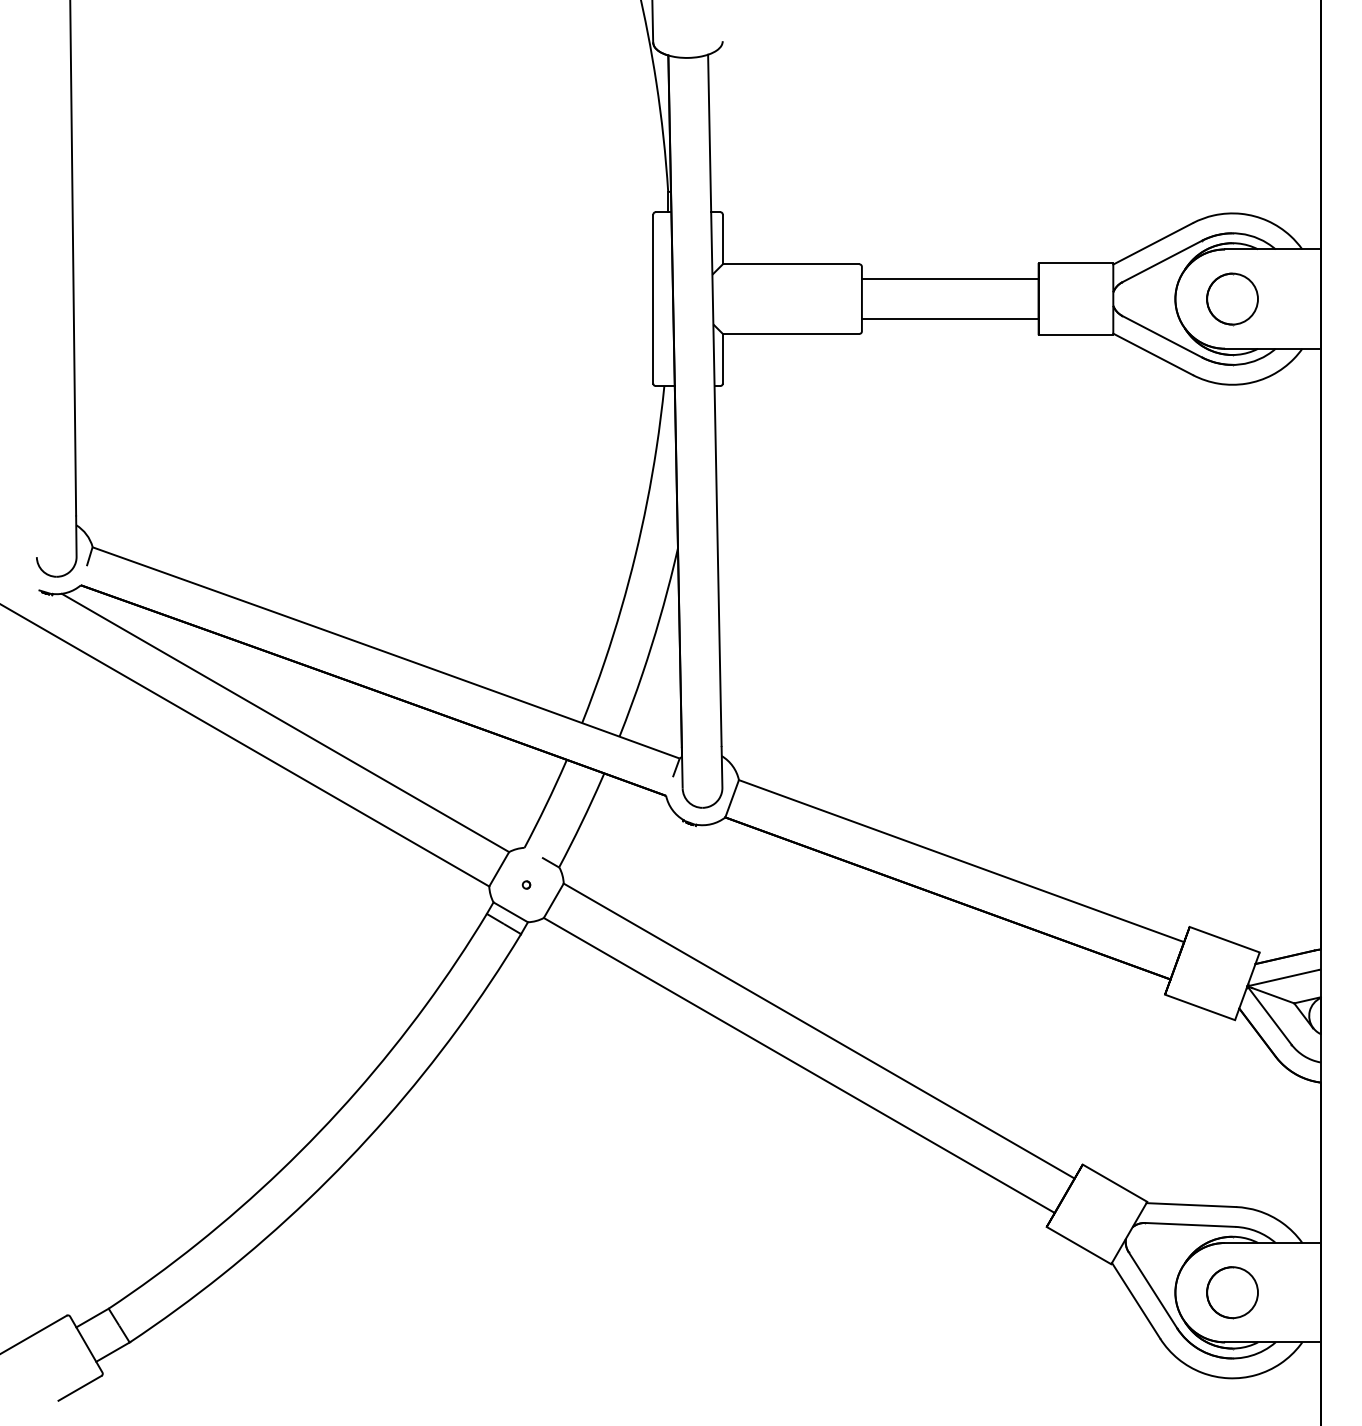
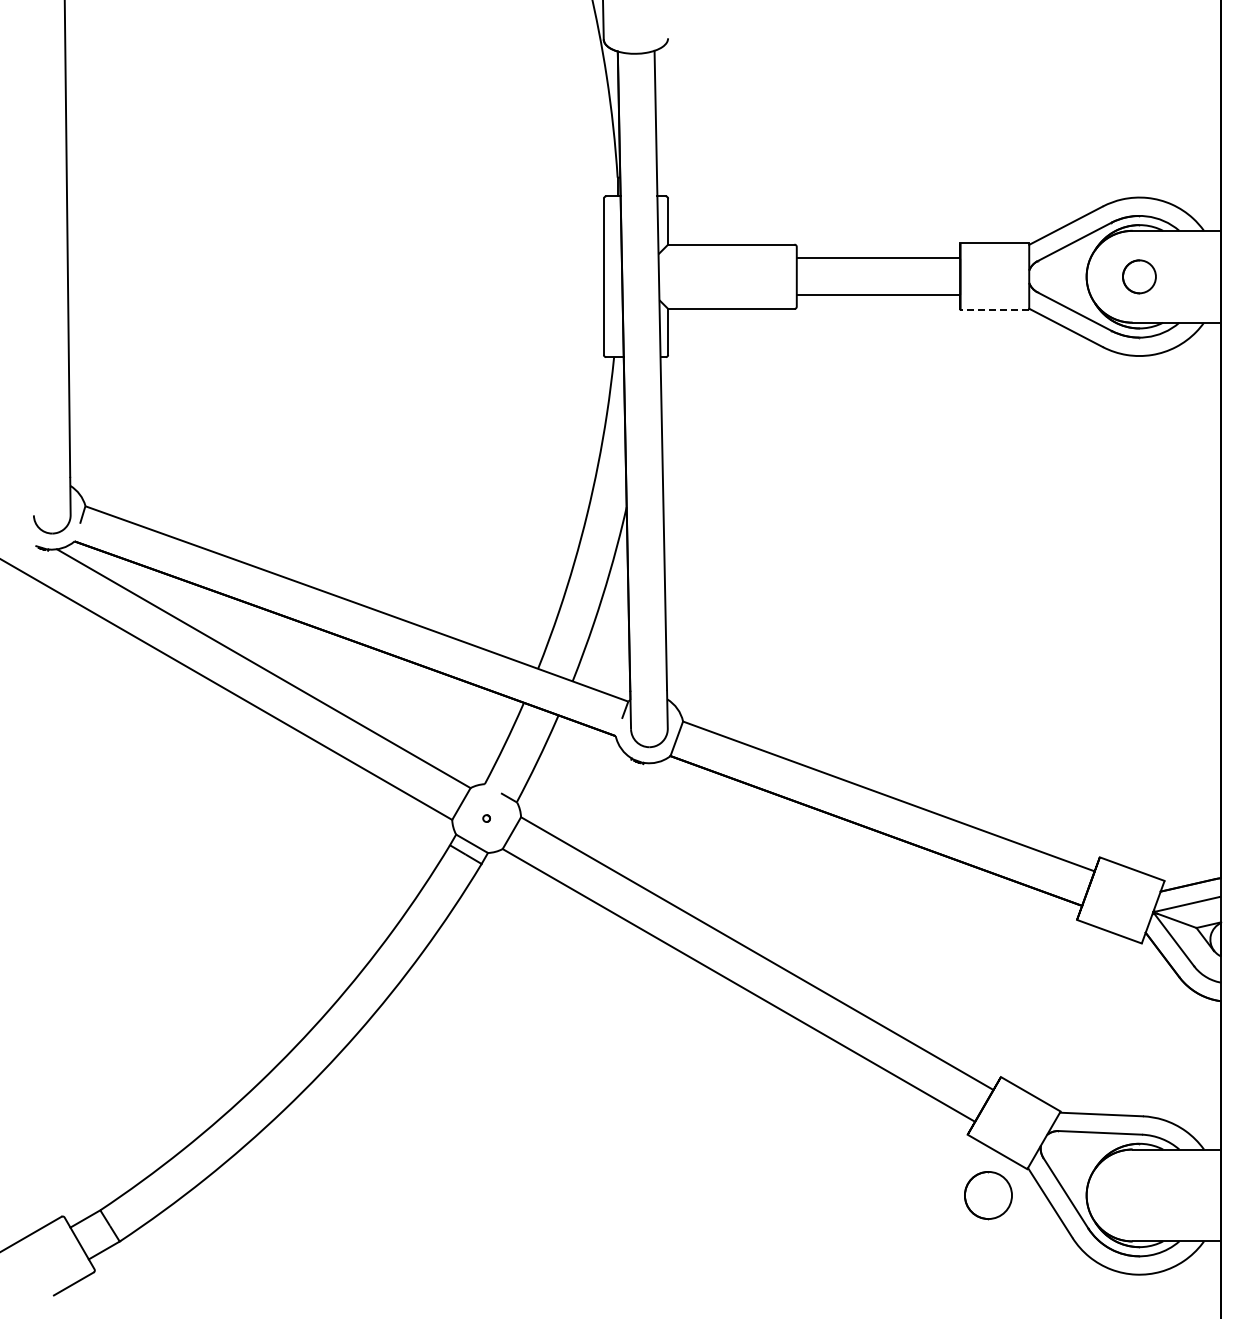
circle: (1232, 298) -> (1139, 276), size x0.7
line: (1075, 335) -> (994, 310), solid -> dashed
circle: (1232, 1292) -> (988, 1195), moved

